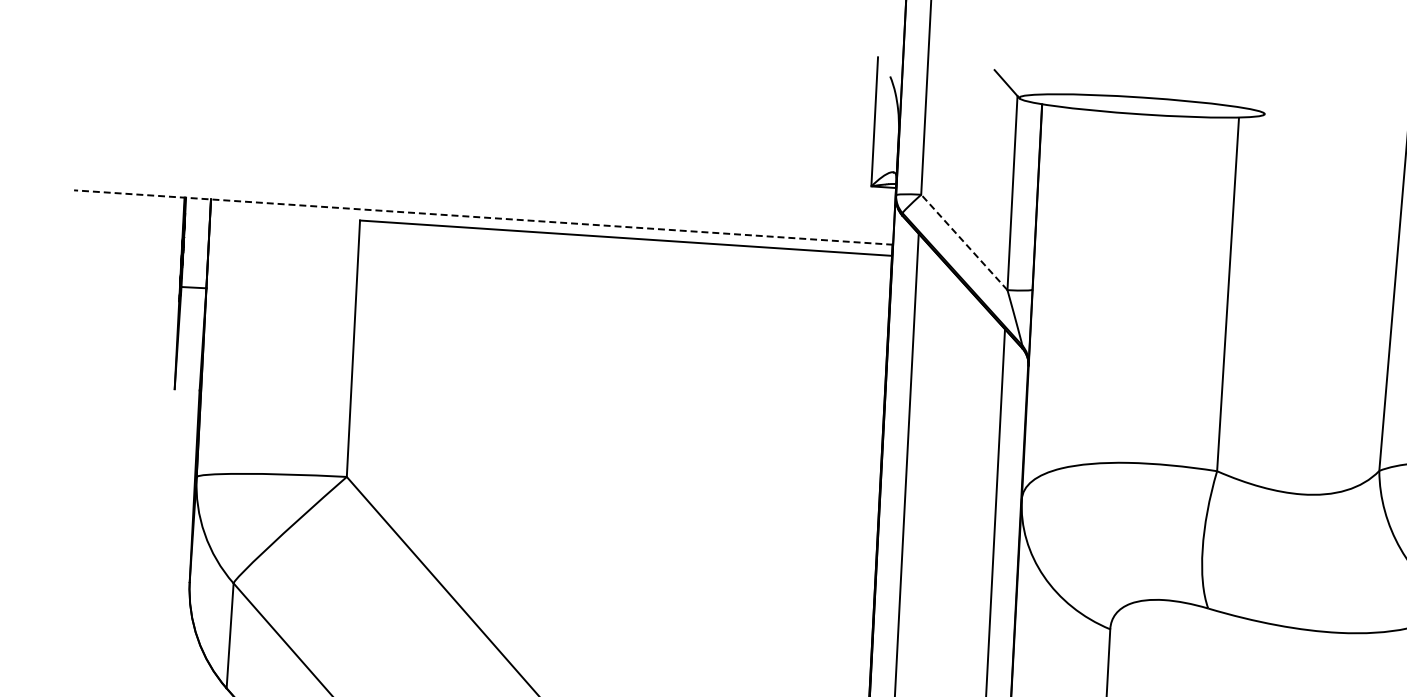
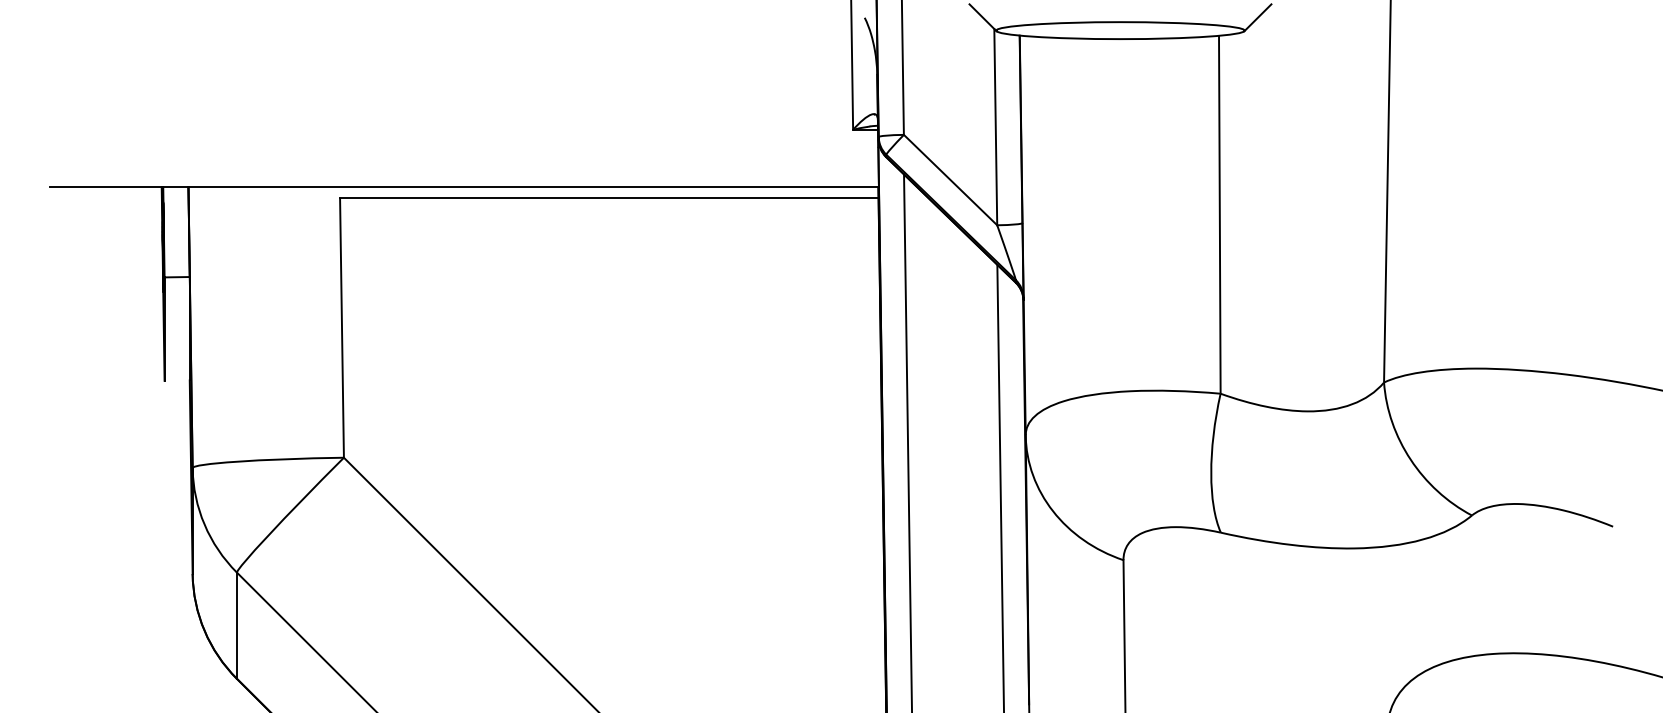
line: (1278, 101) -> (1257, 17), added
line: (483, 217) -> (464, 187), dashed -> solid
line: (964, 242) -> (950, 180), dashed -> solid

